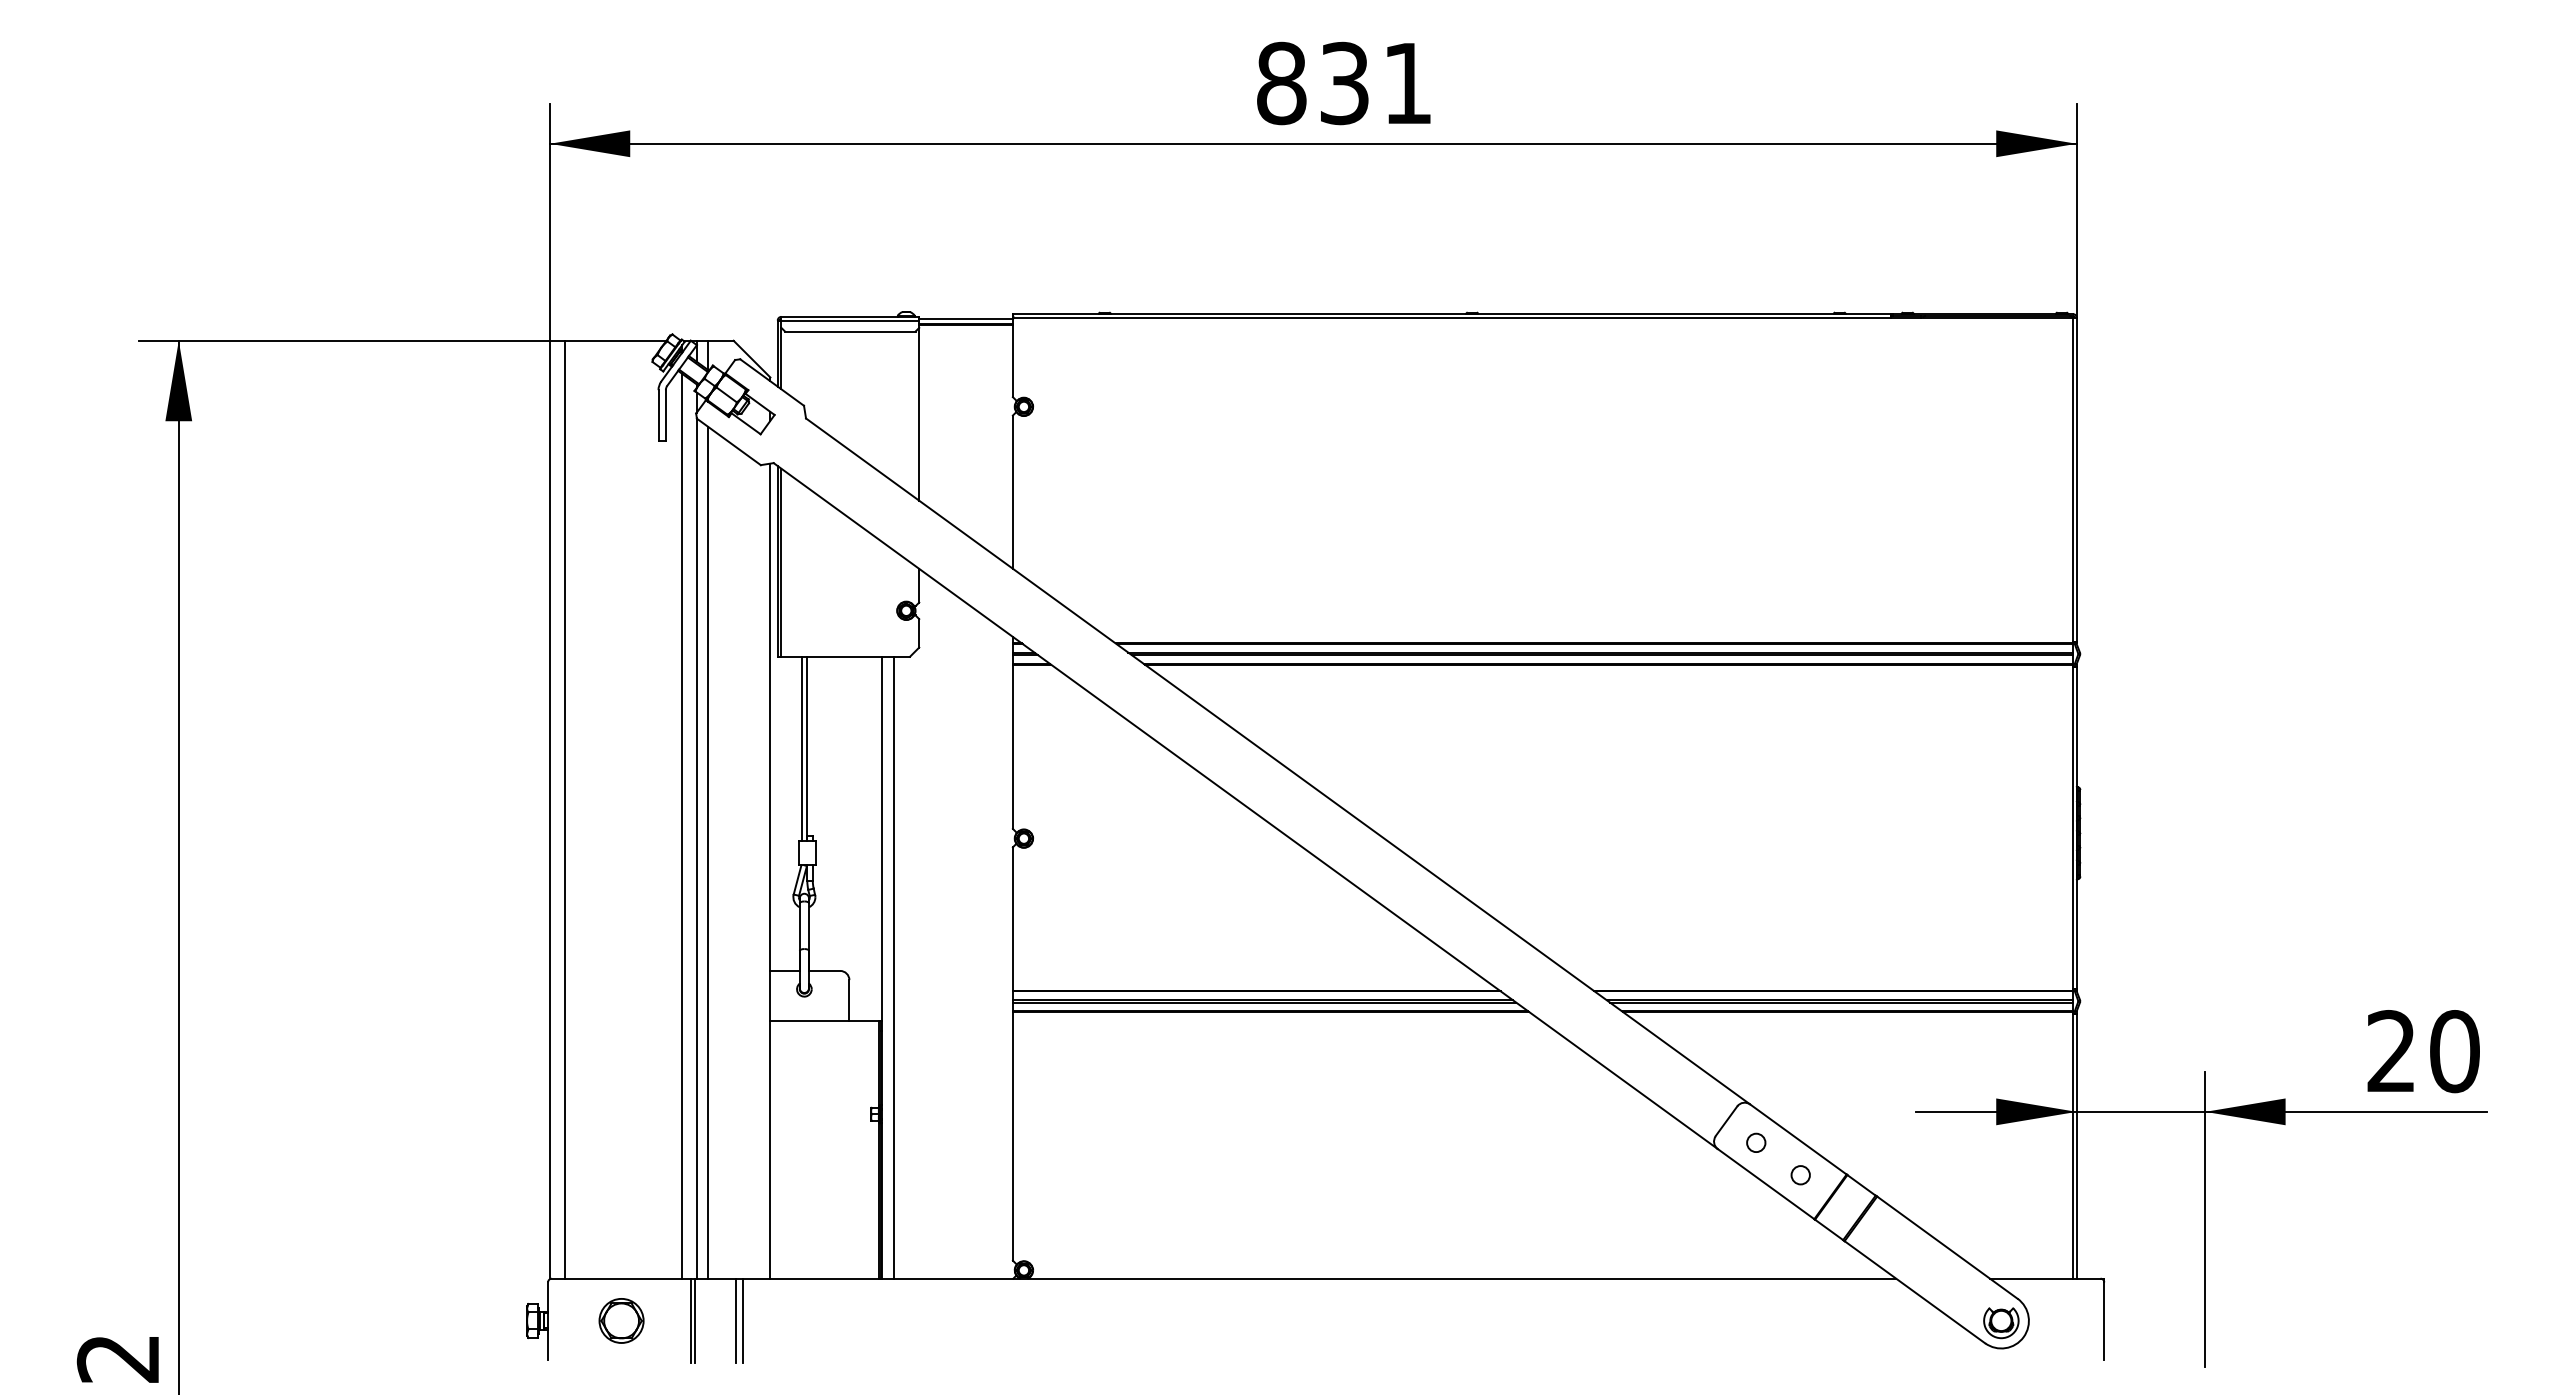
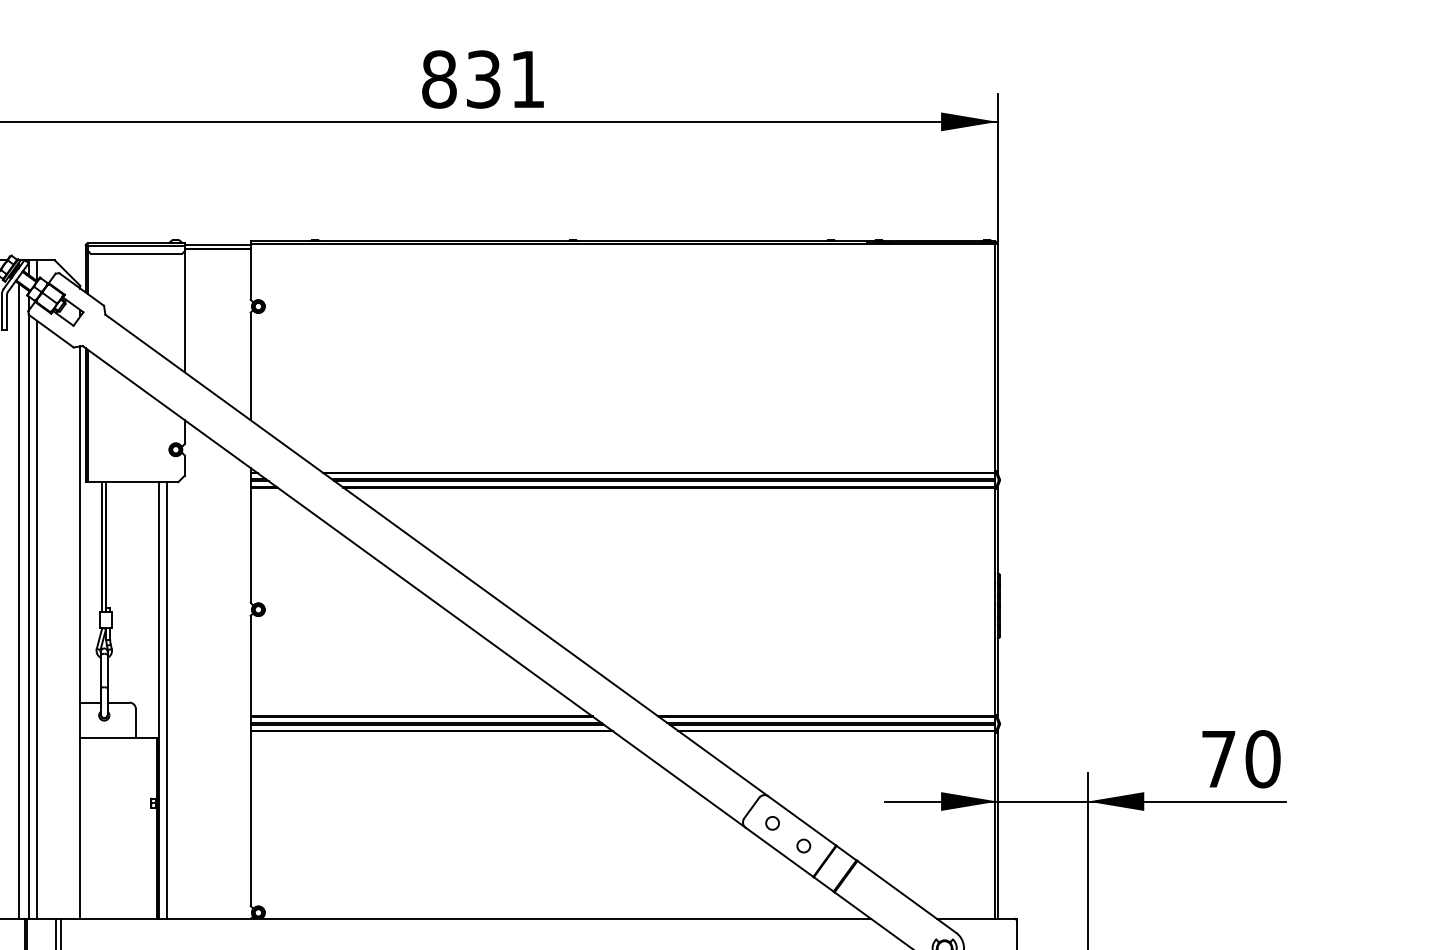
text: (2390, 1050) -> (1217, 758), 20 -> 70

